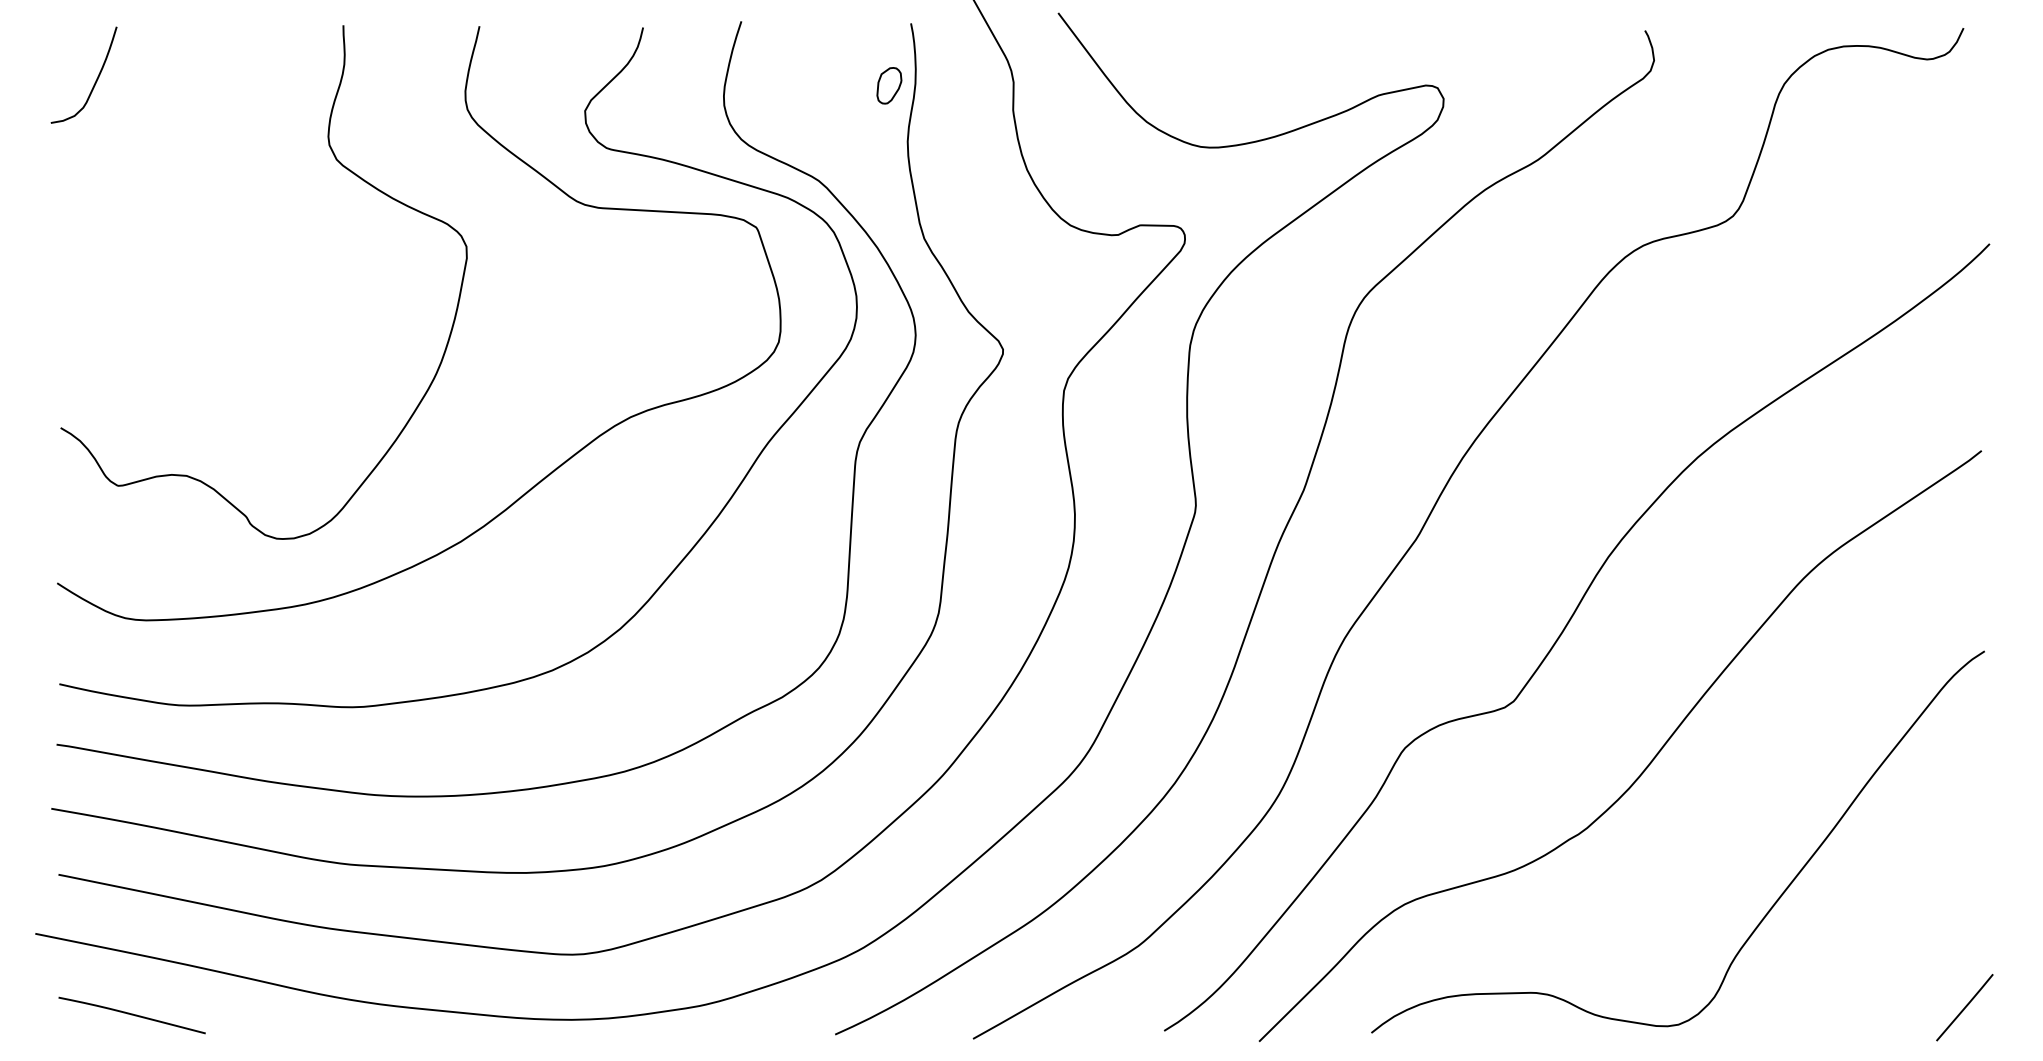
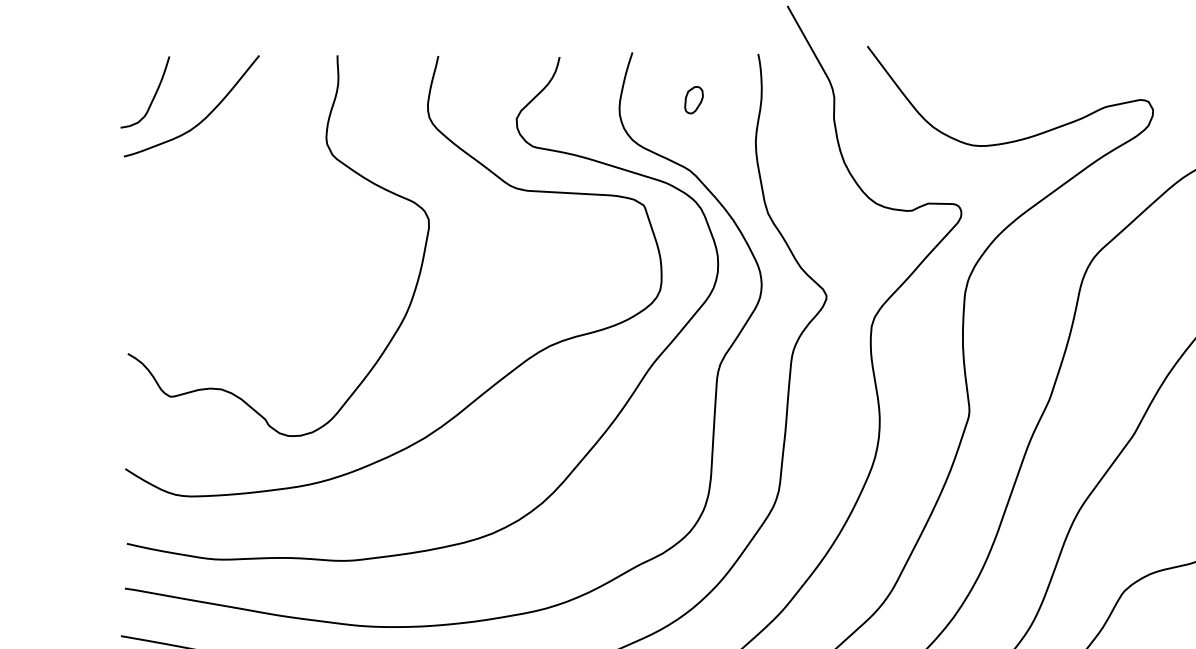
part: (889, 85) -> (694, 99), moved
curve: (163, 110) -> (204, 118), added

